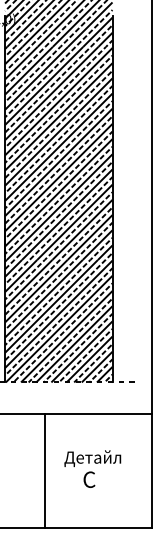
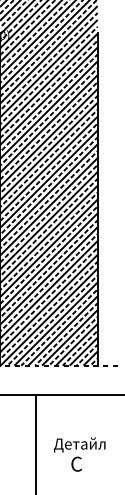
text: (92, 468) -> (79, 453), moved

